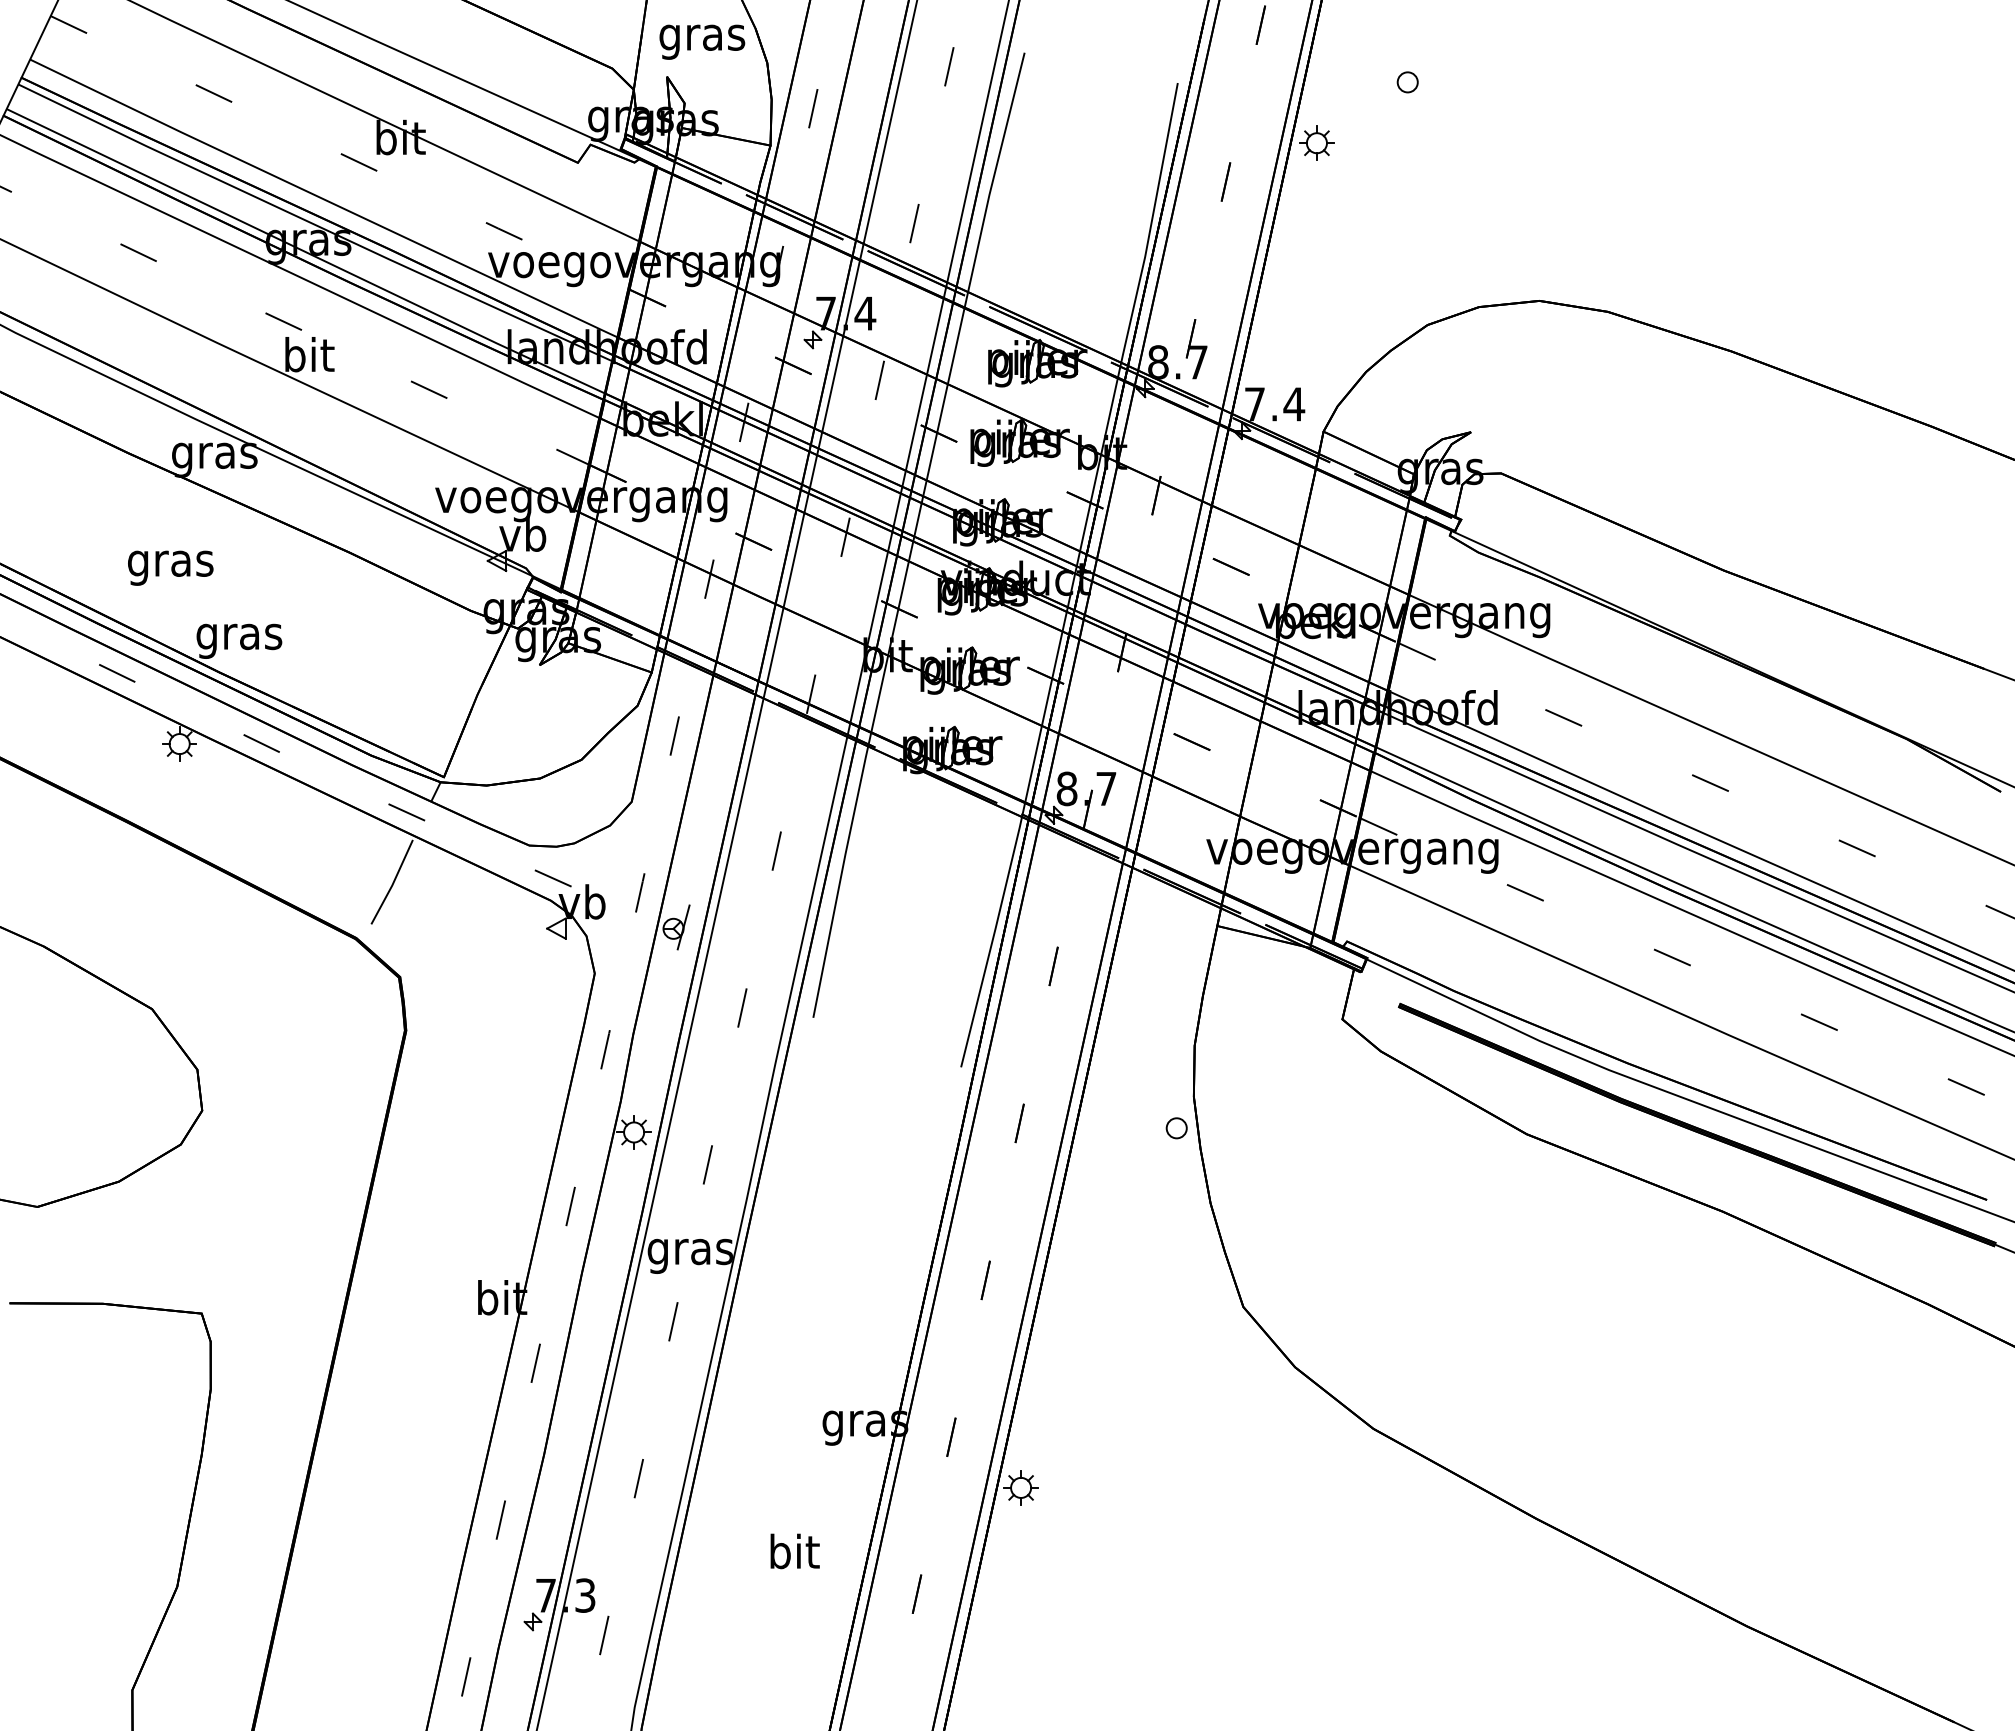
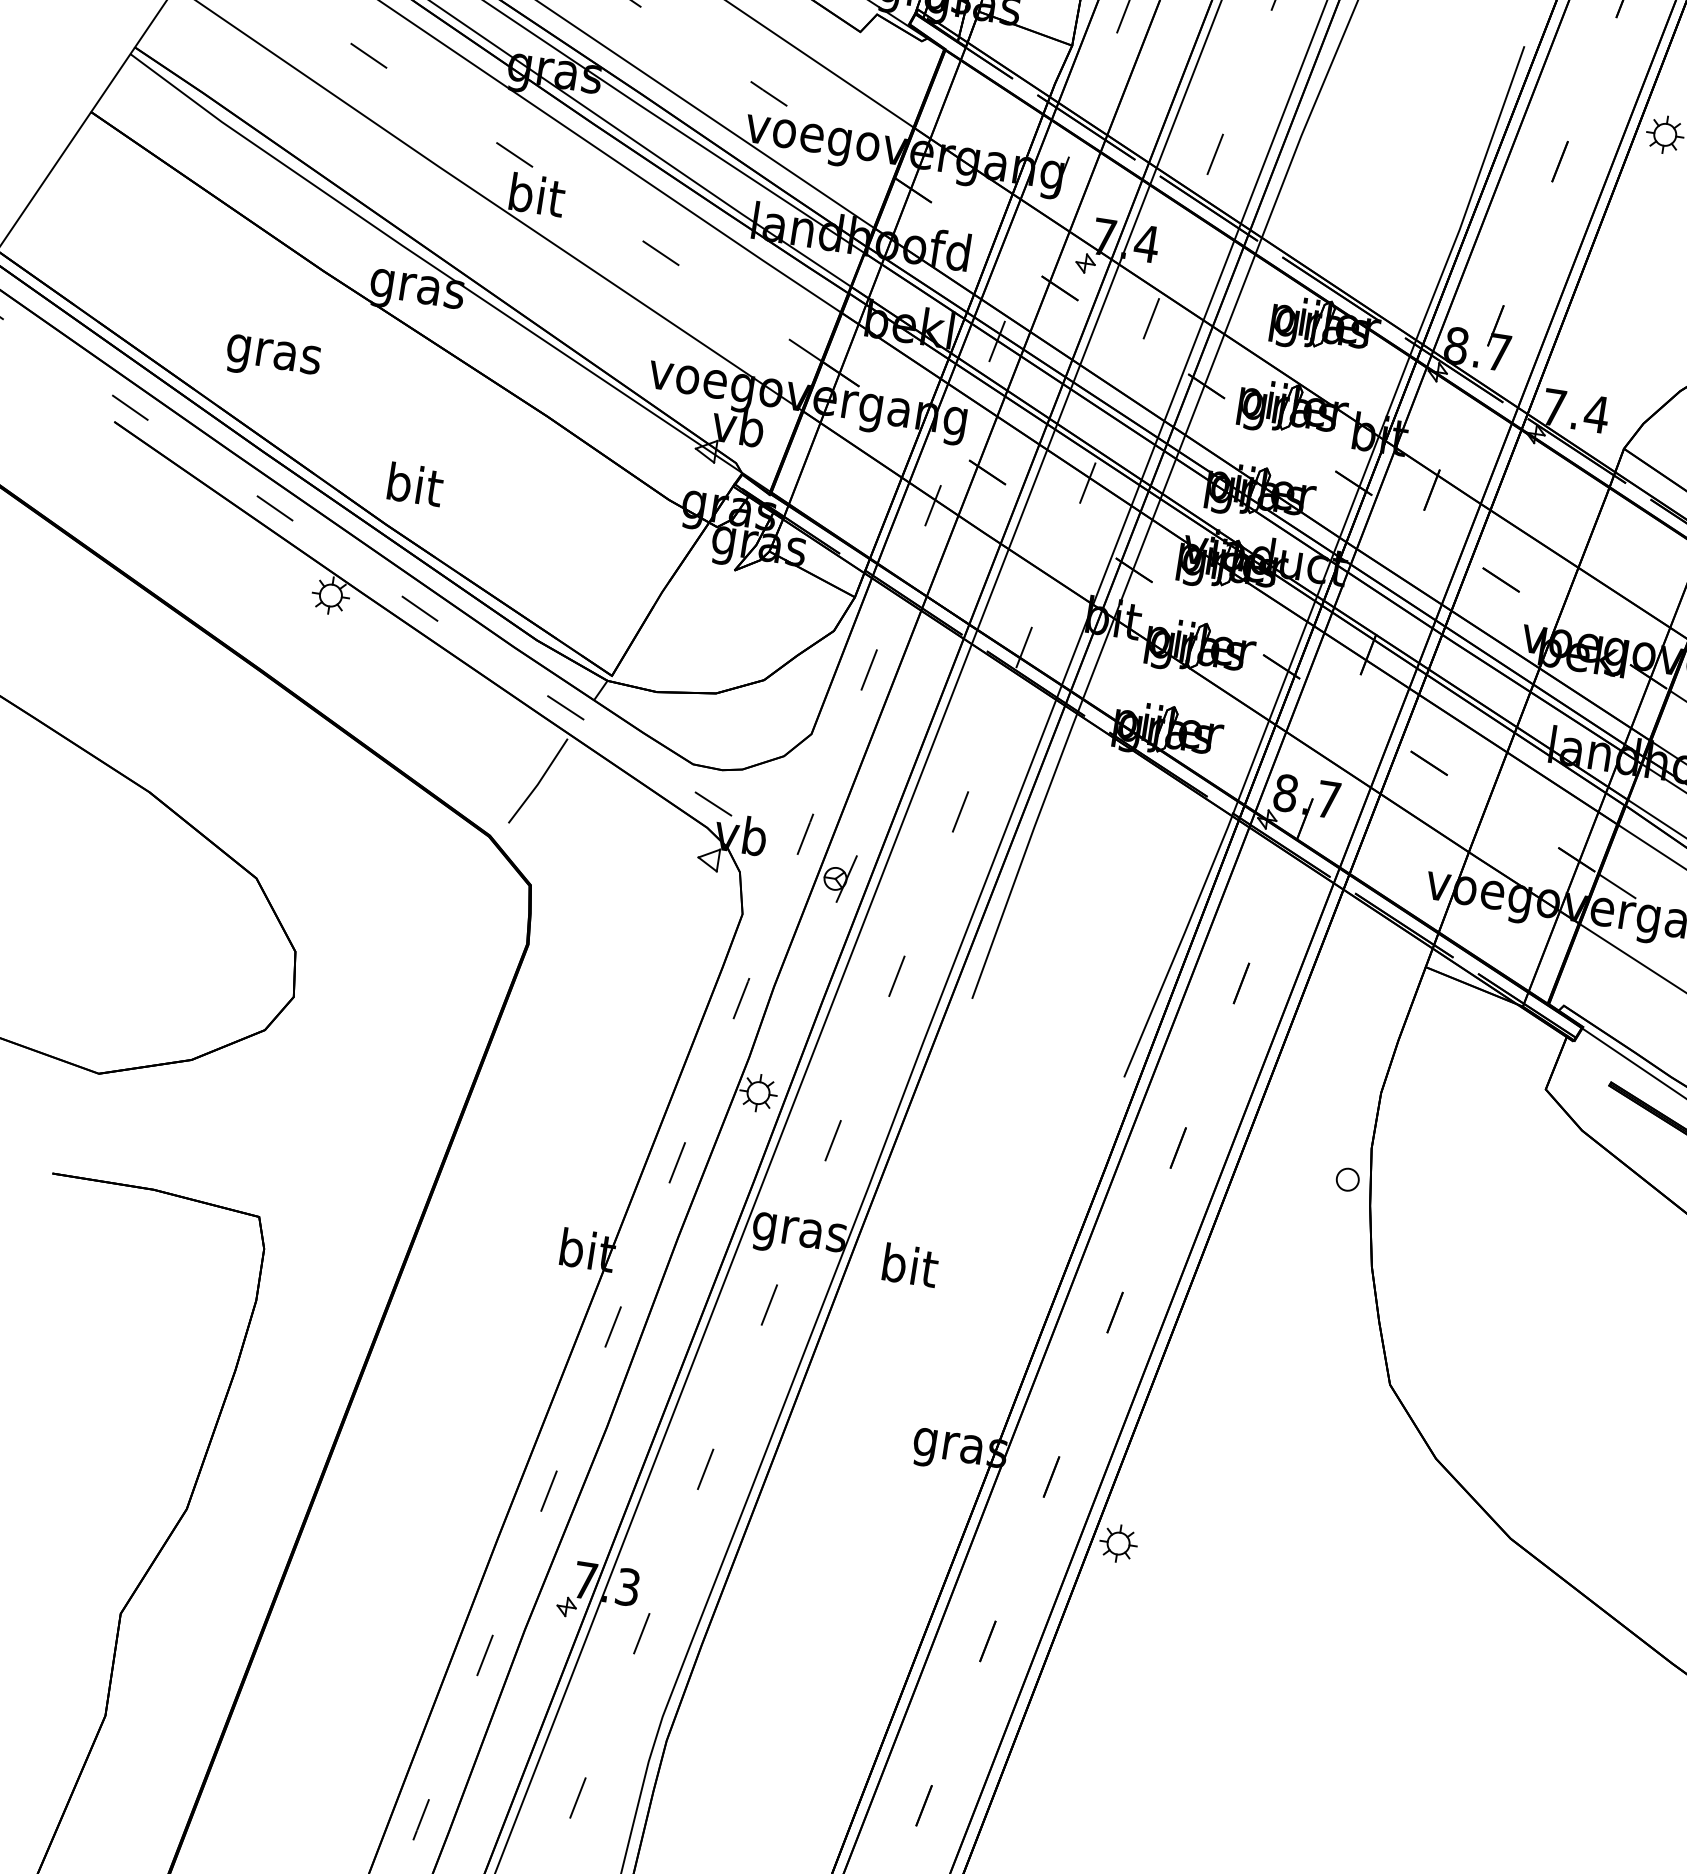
text: (170, 567) -> (273, 358), moved
text: (239, 636) -> (413, 488), gras -> bit
text: (794, 1551) -> (910, 1265), moved

